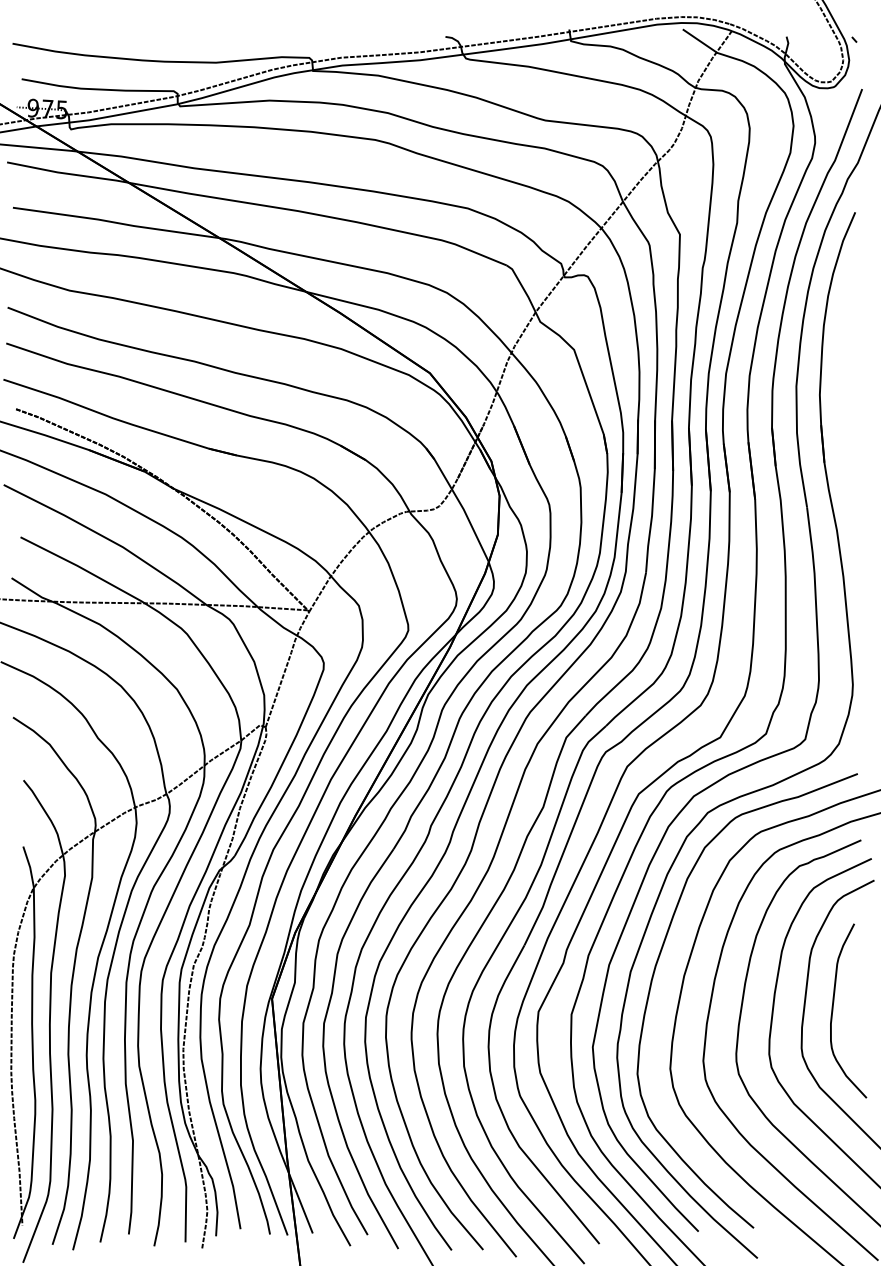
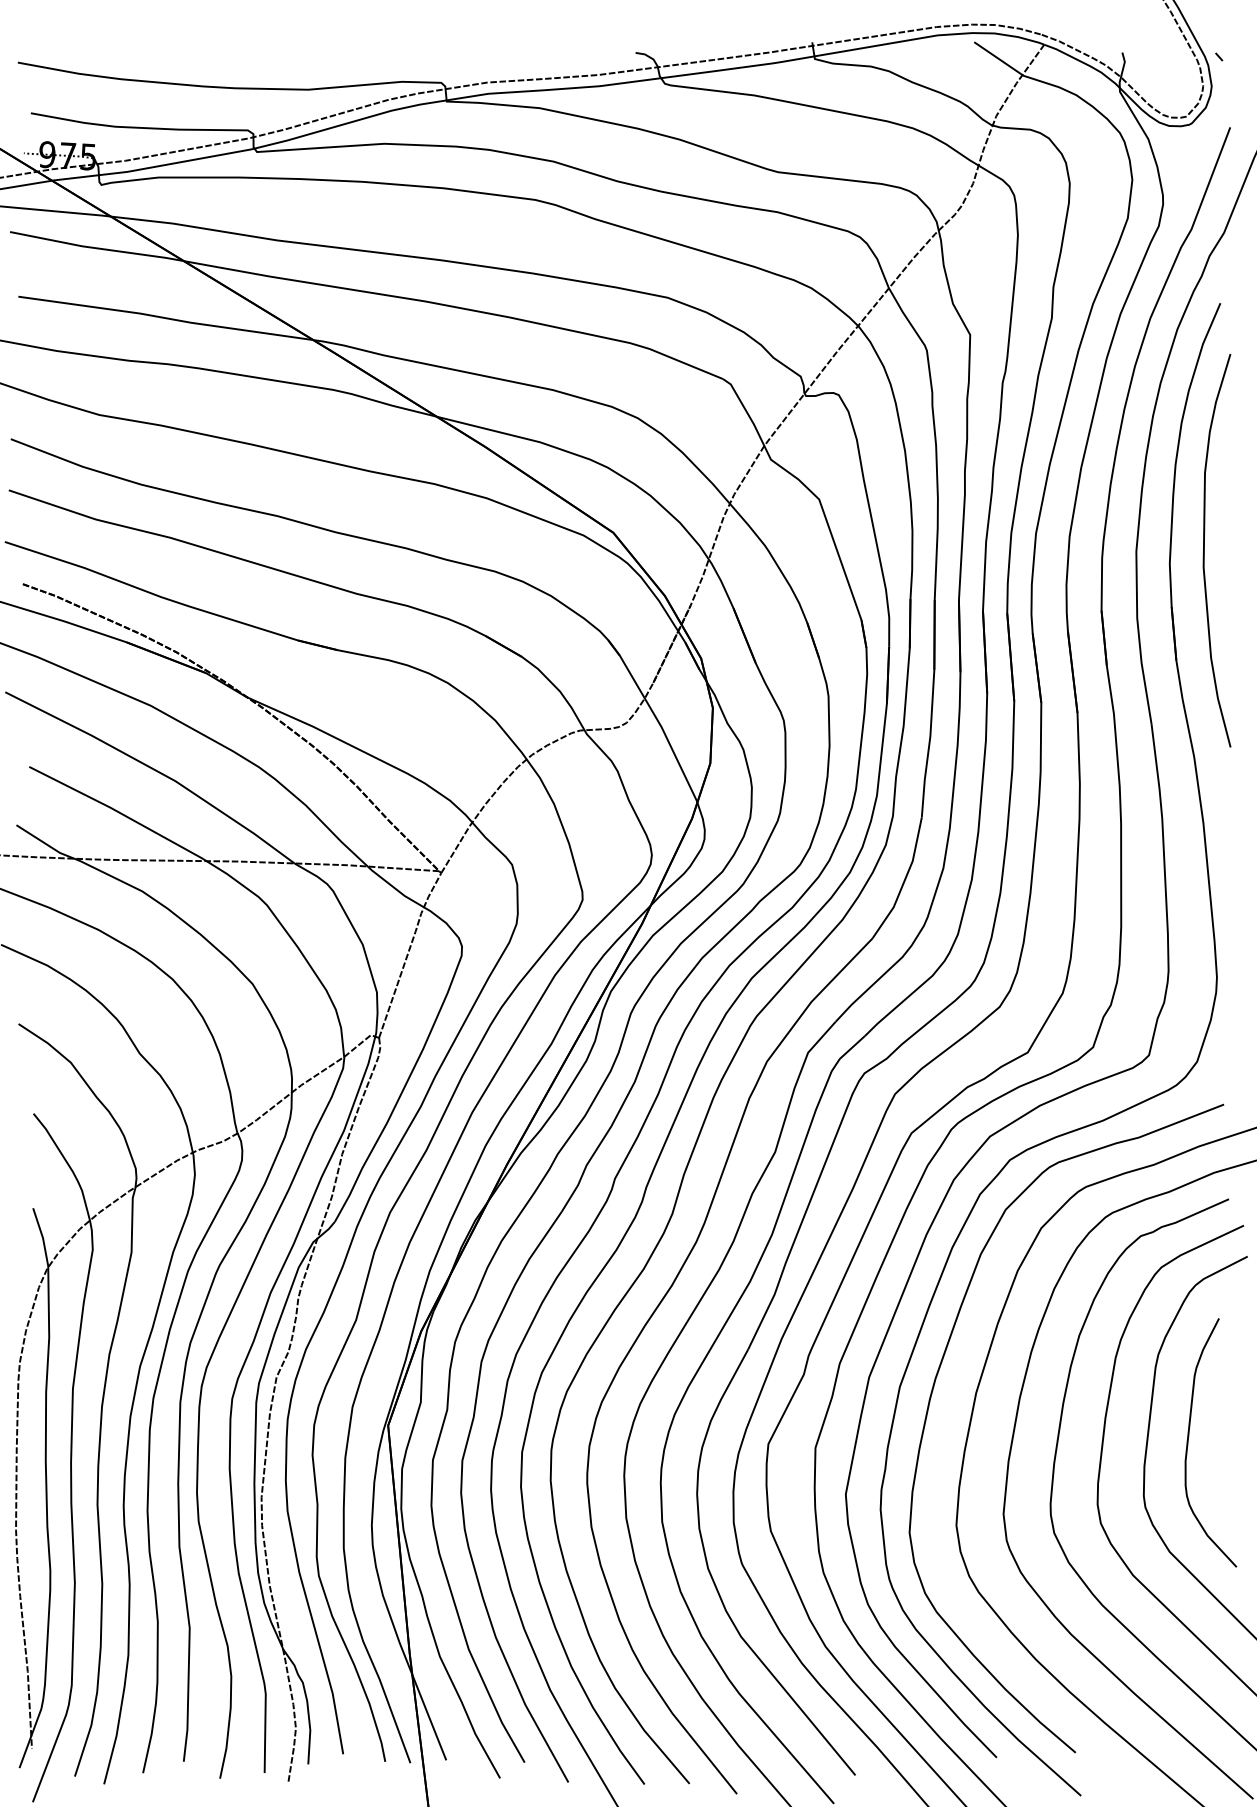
curve: (844, 385) -> (1204, 550), added

